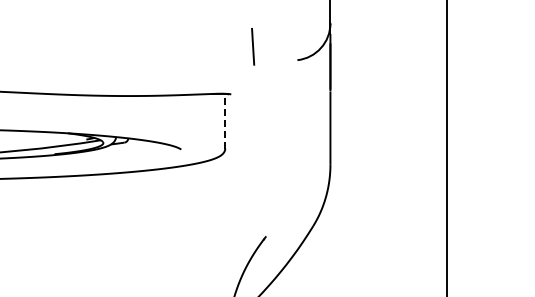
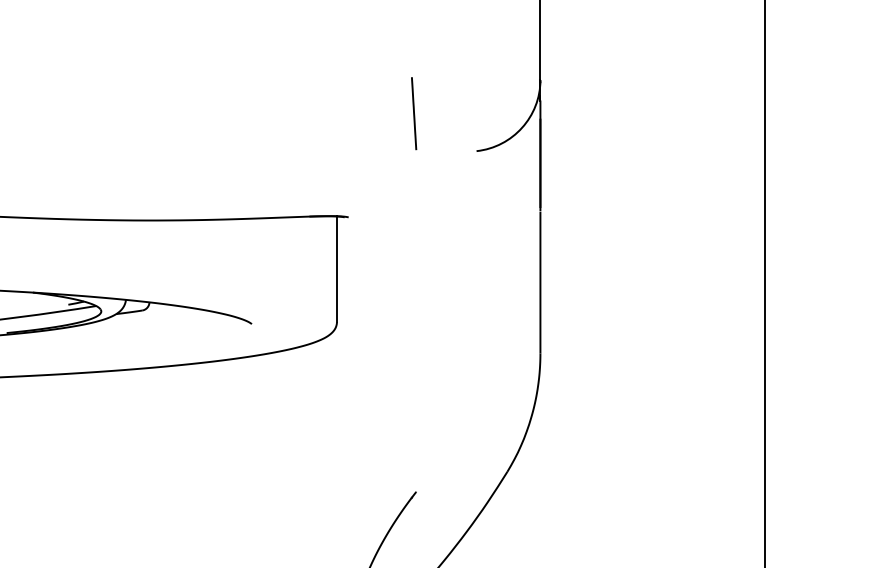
line: (253, 46) -> (414, 113), moved
line: (225, 120) -> (337, 267), dashed -> solid

